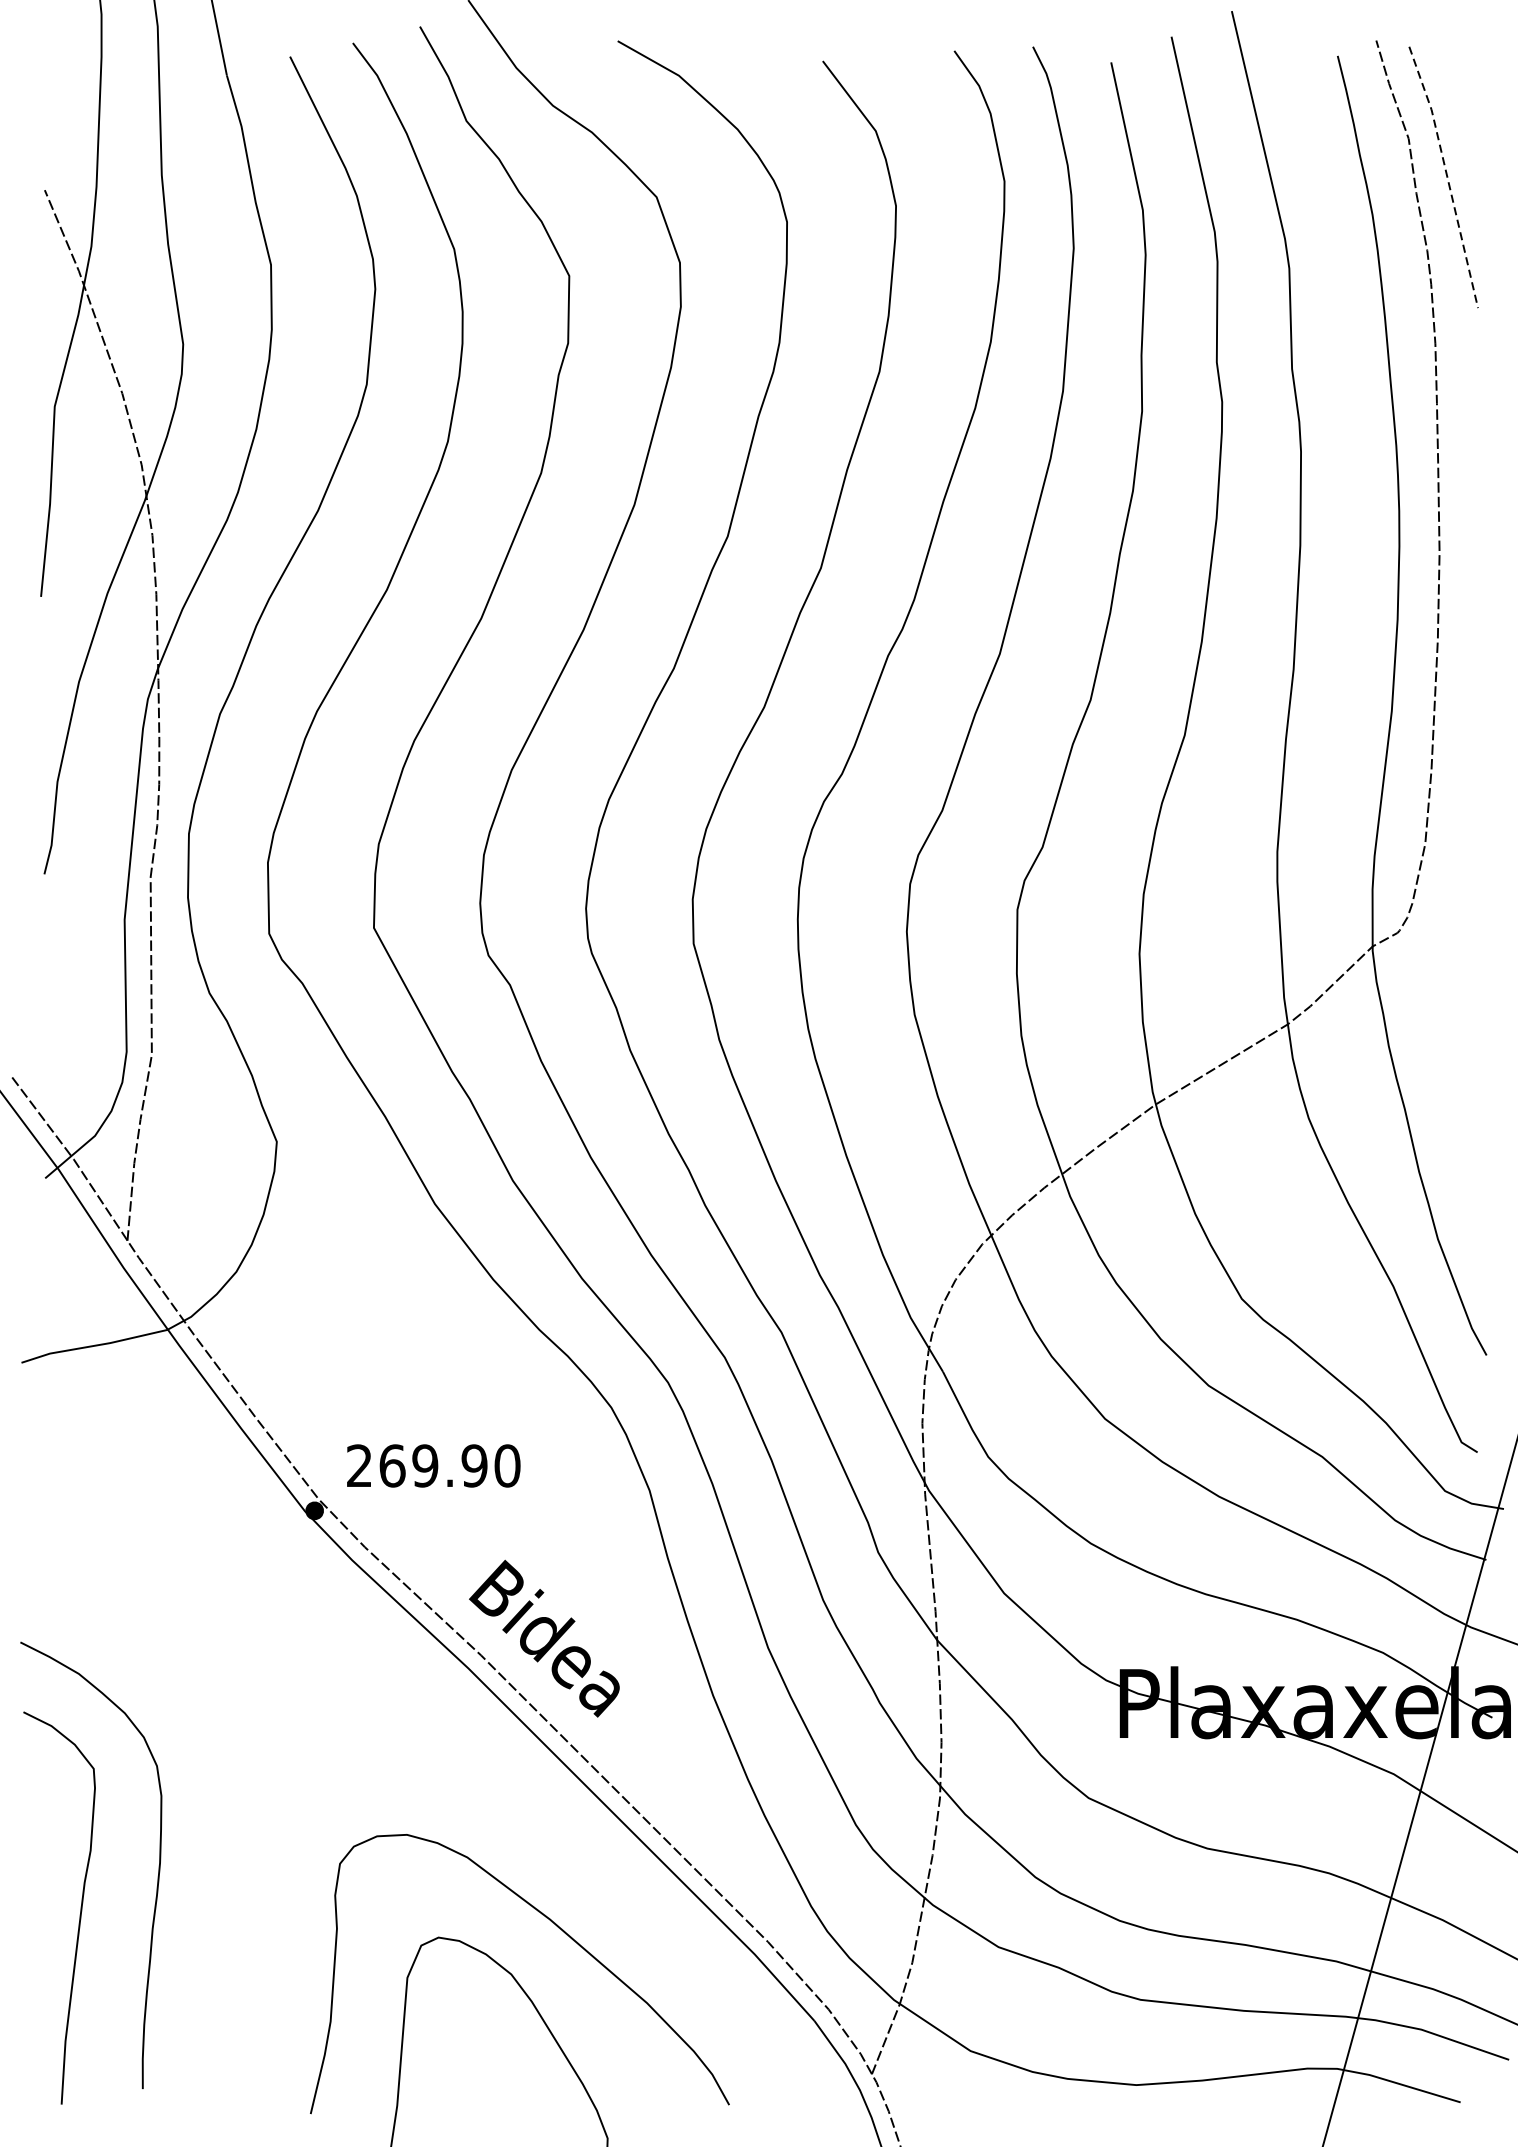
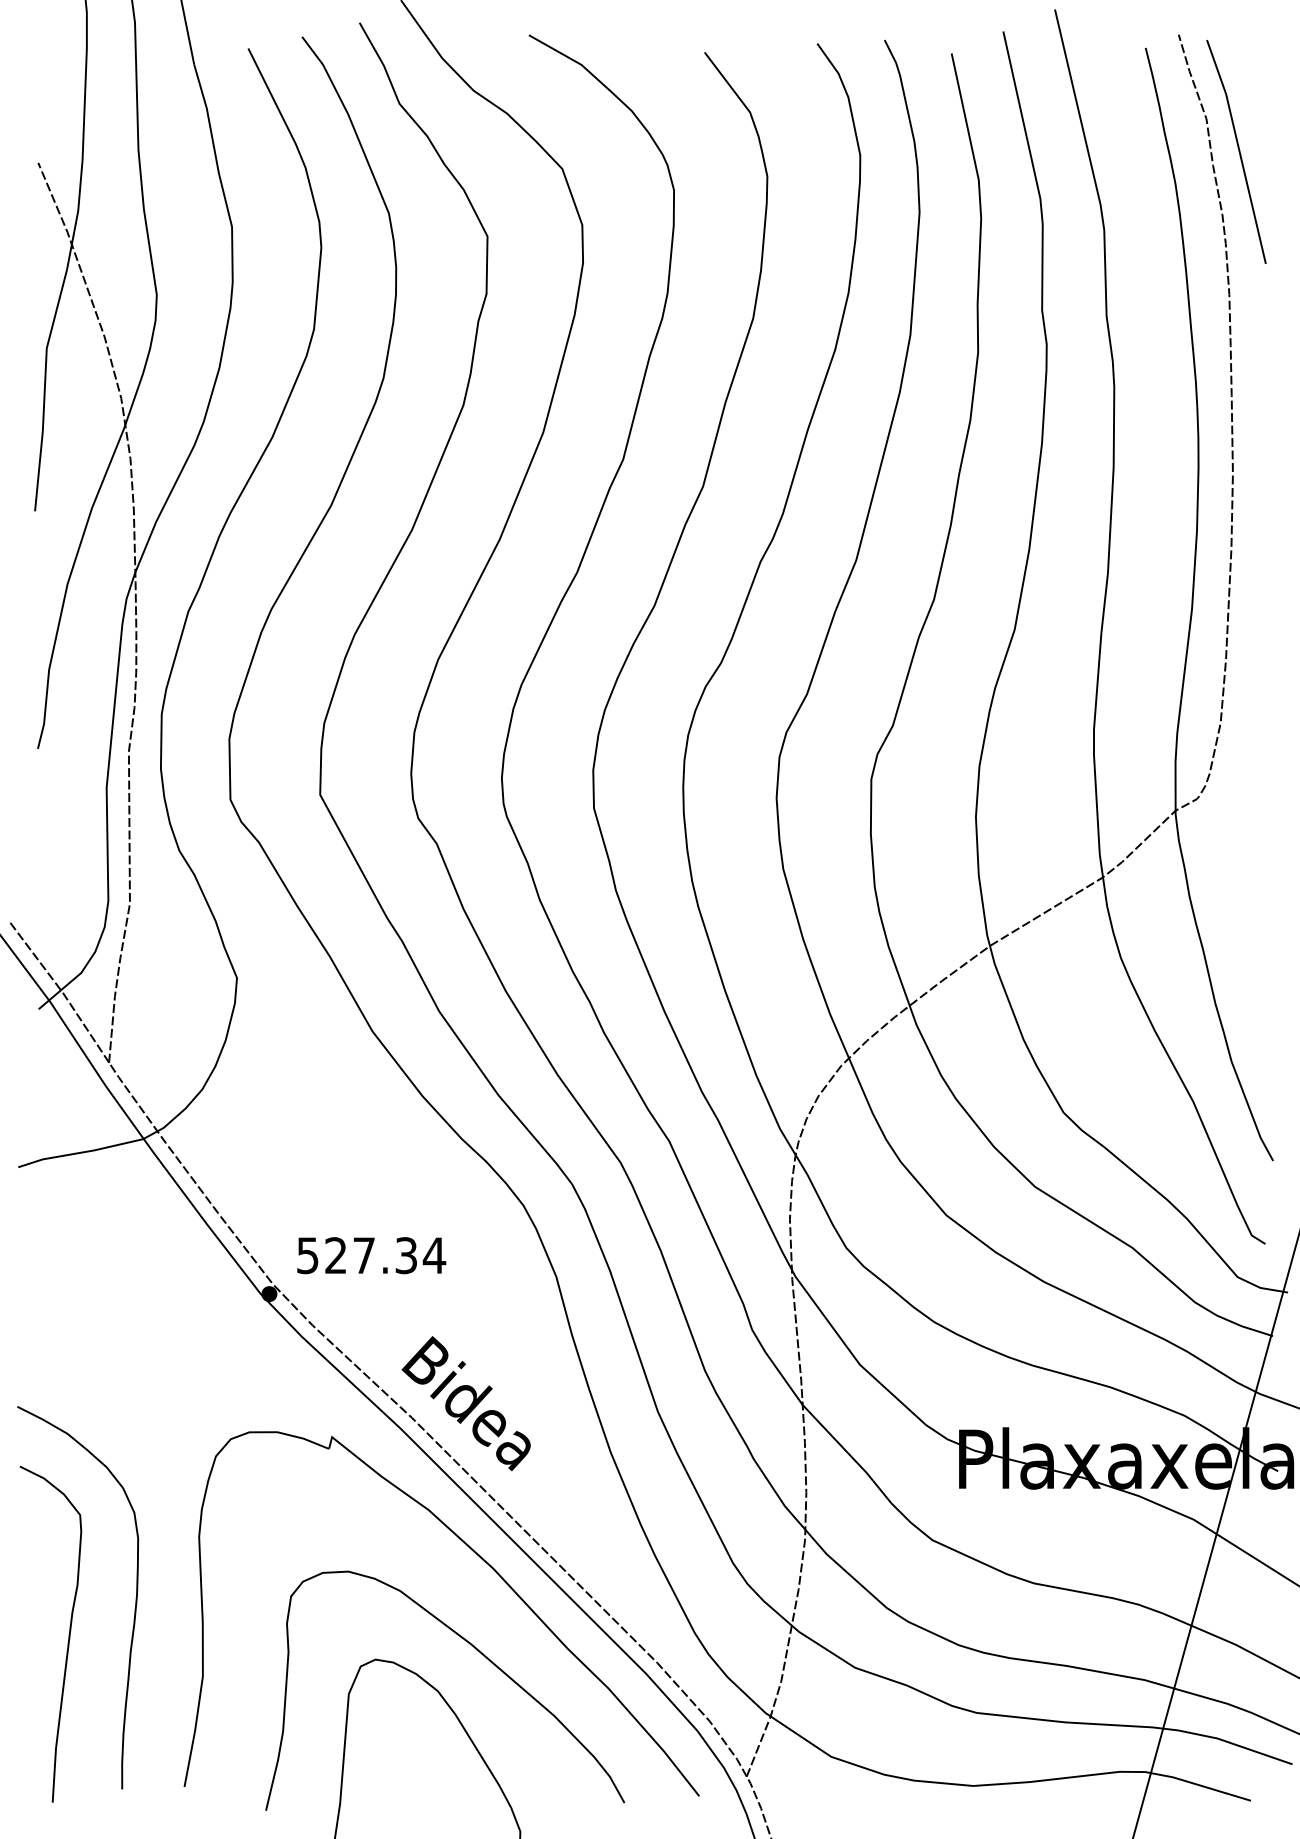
line: (1447, 175) -> (1239, 150), dashed -> solid
text: (433, 1465) -> (371, 1255), 269.90 -> 527.34
part: (564, 1823) -> (483, 1561), added

